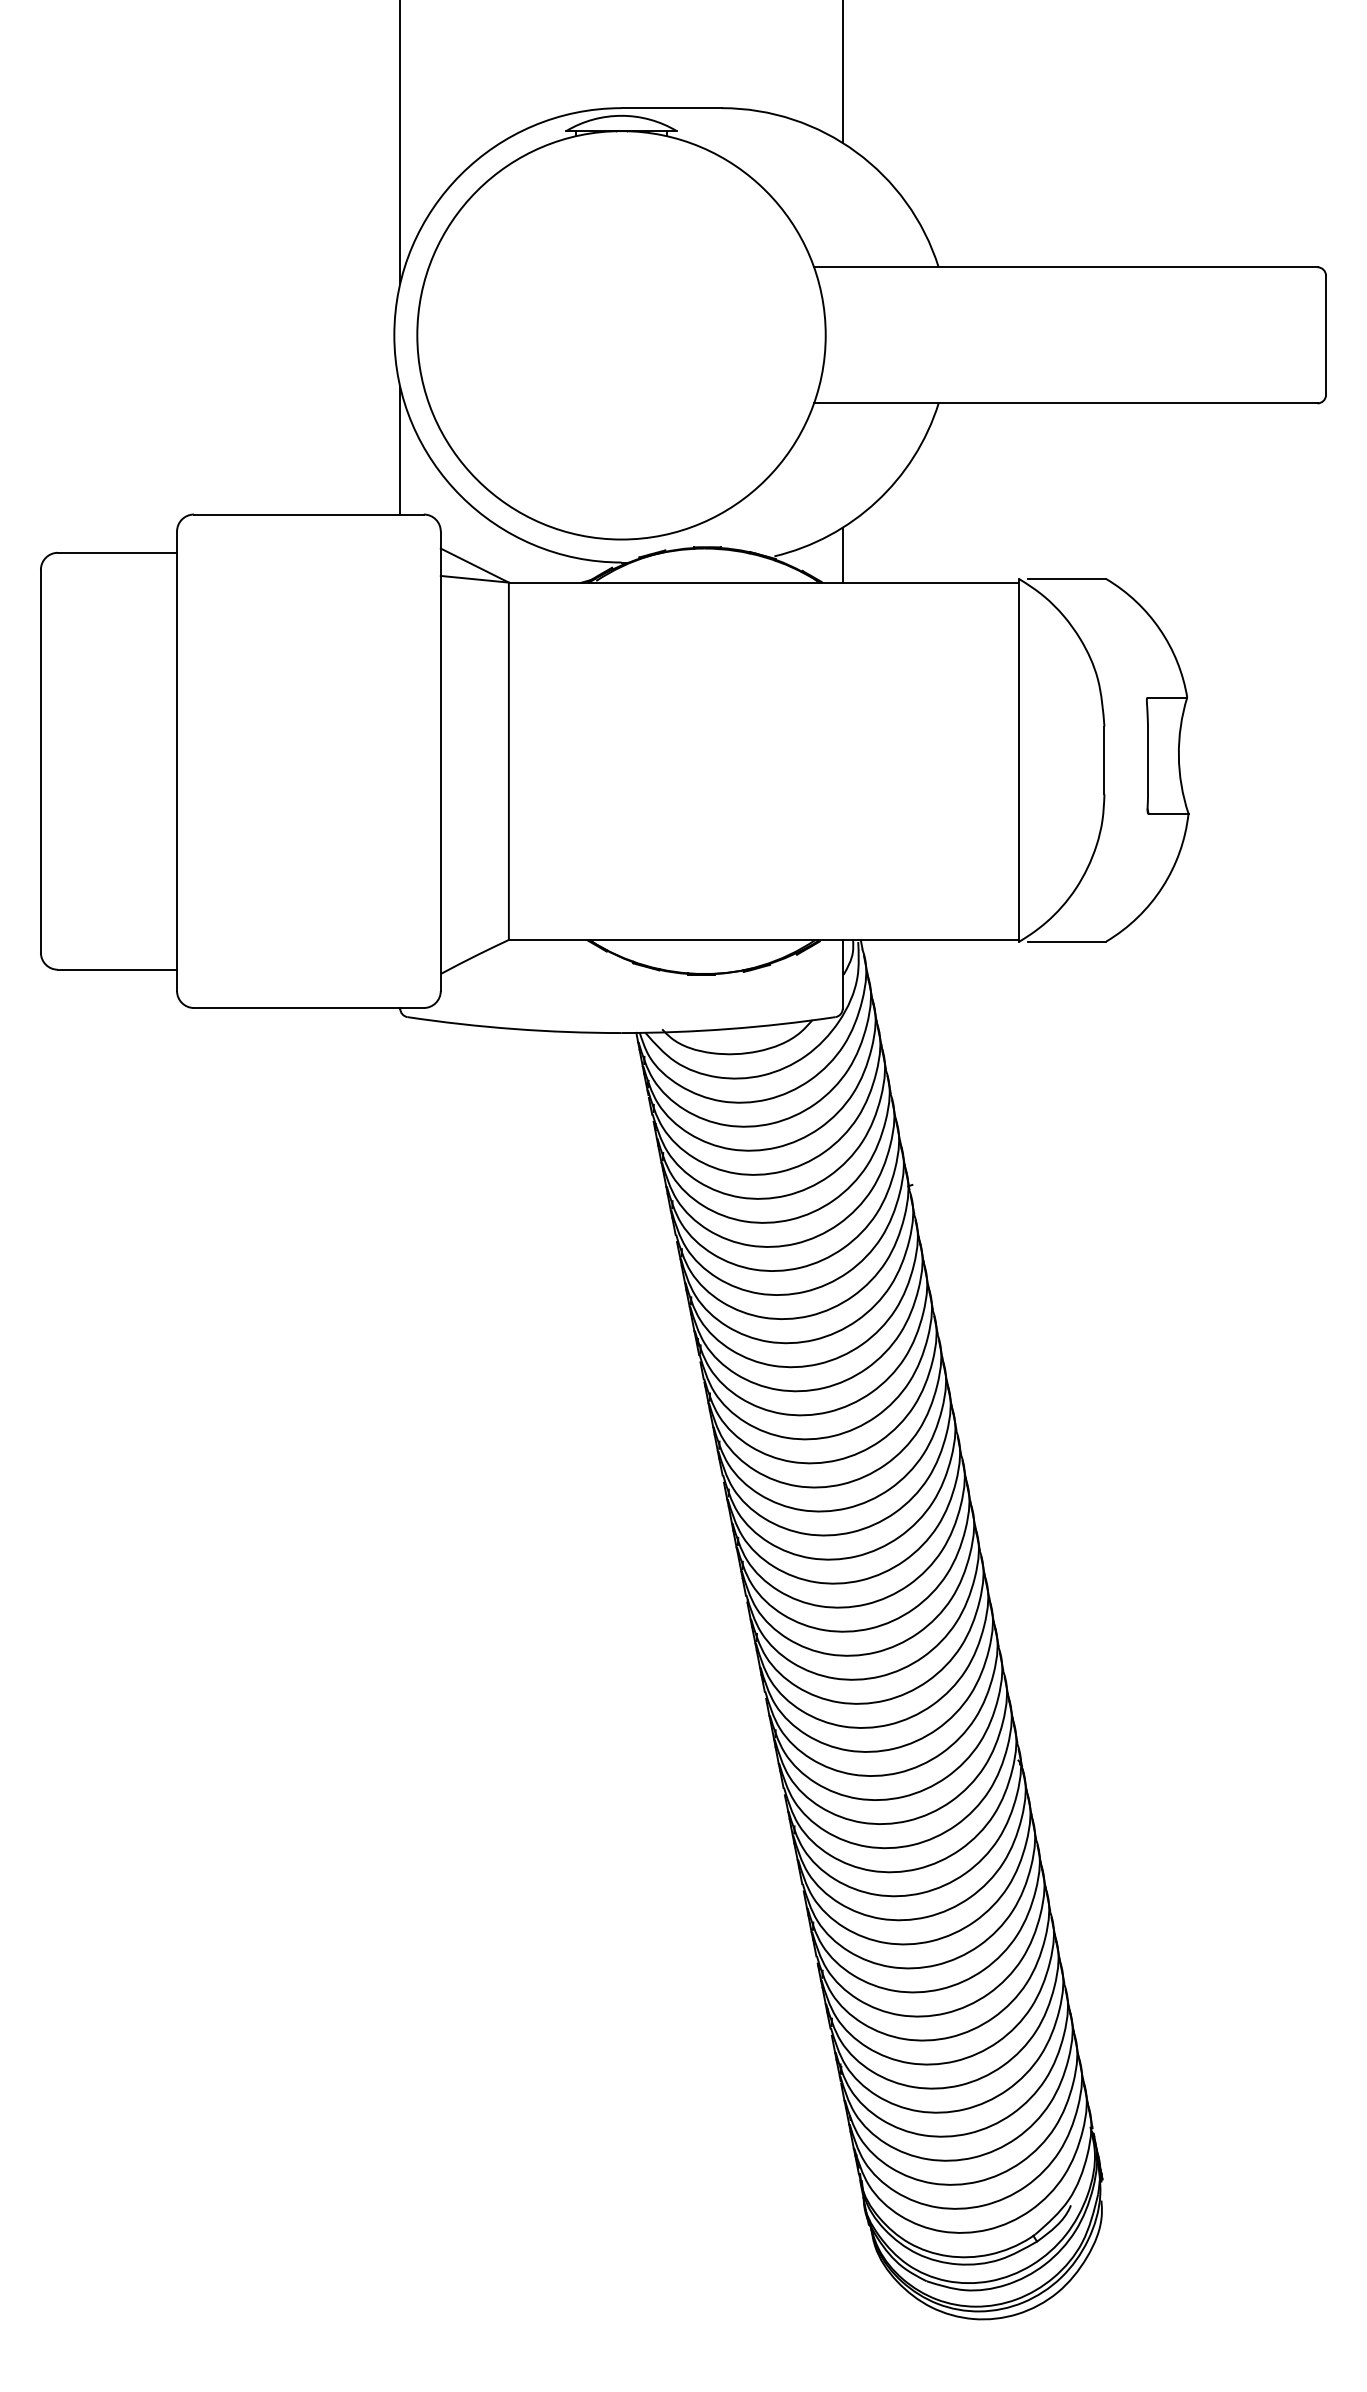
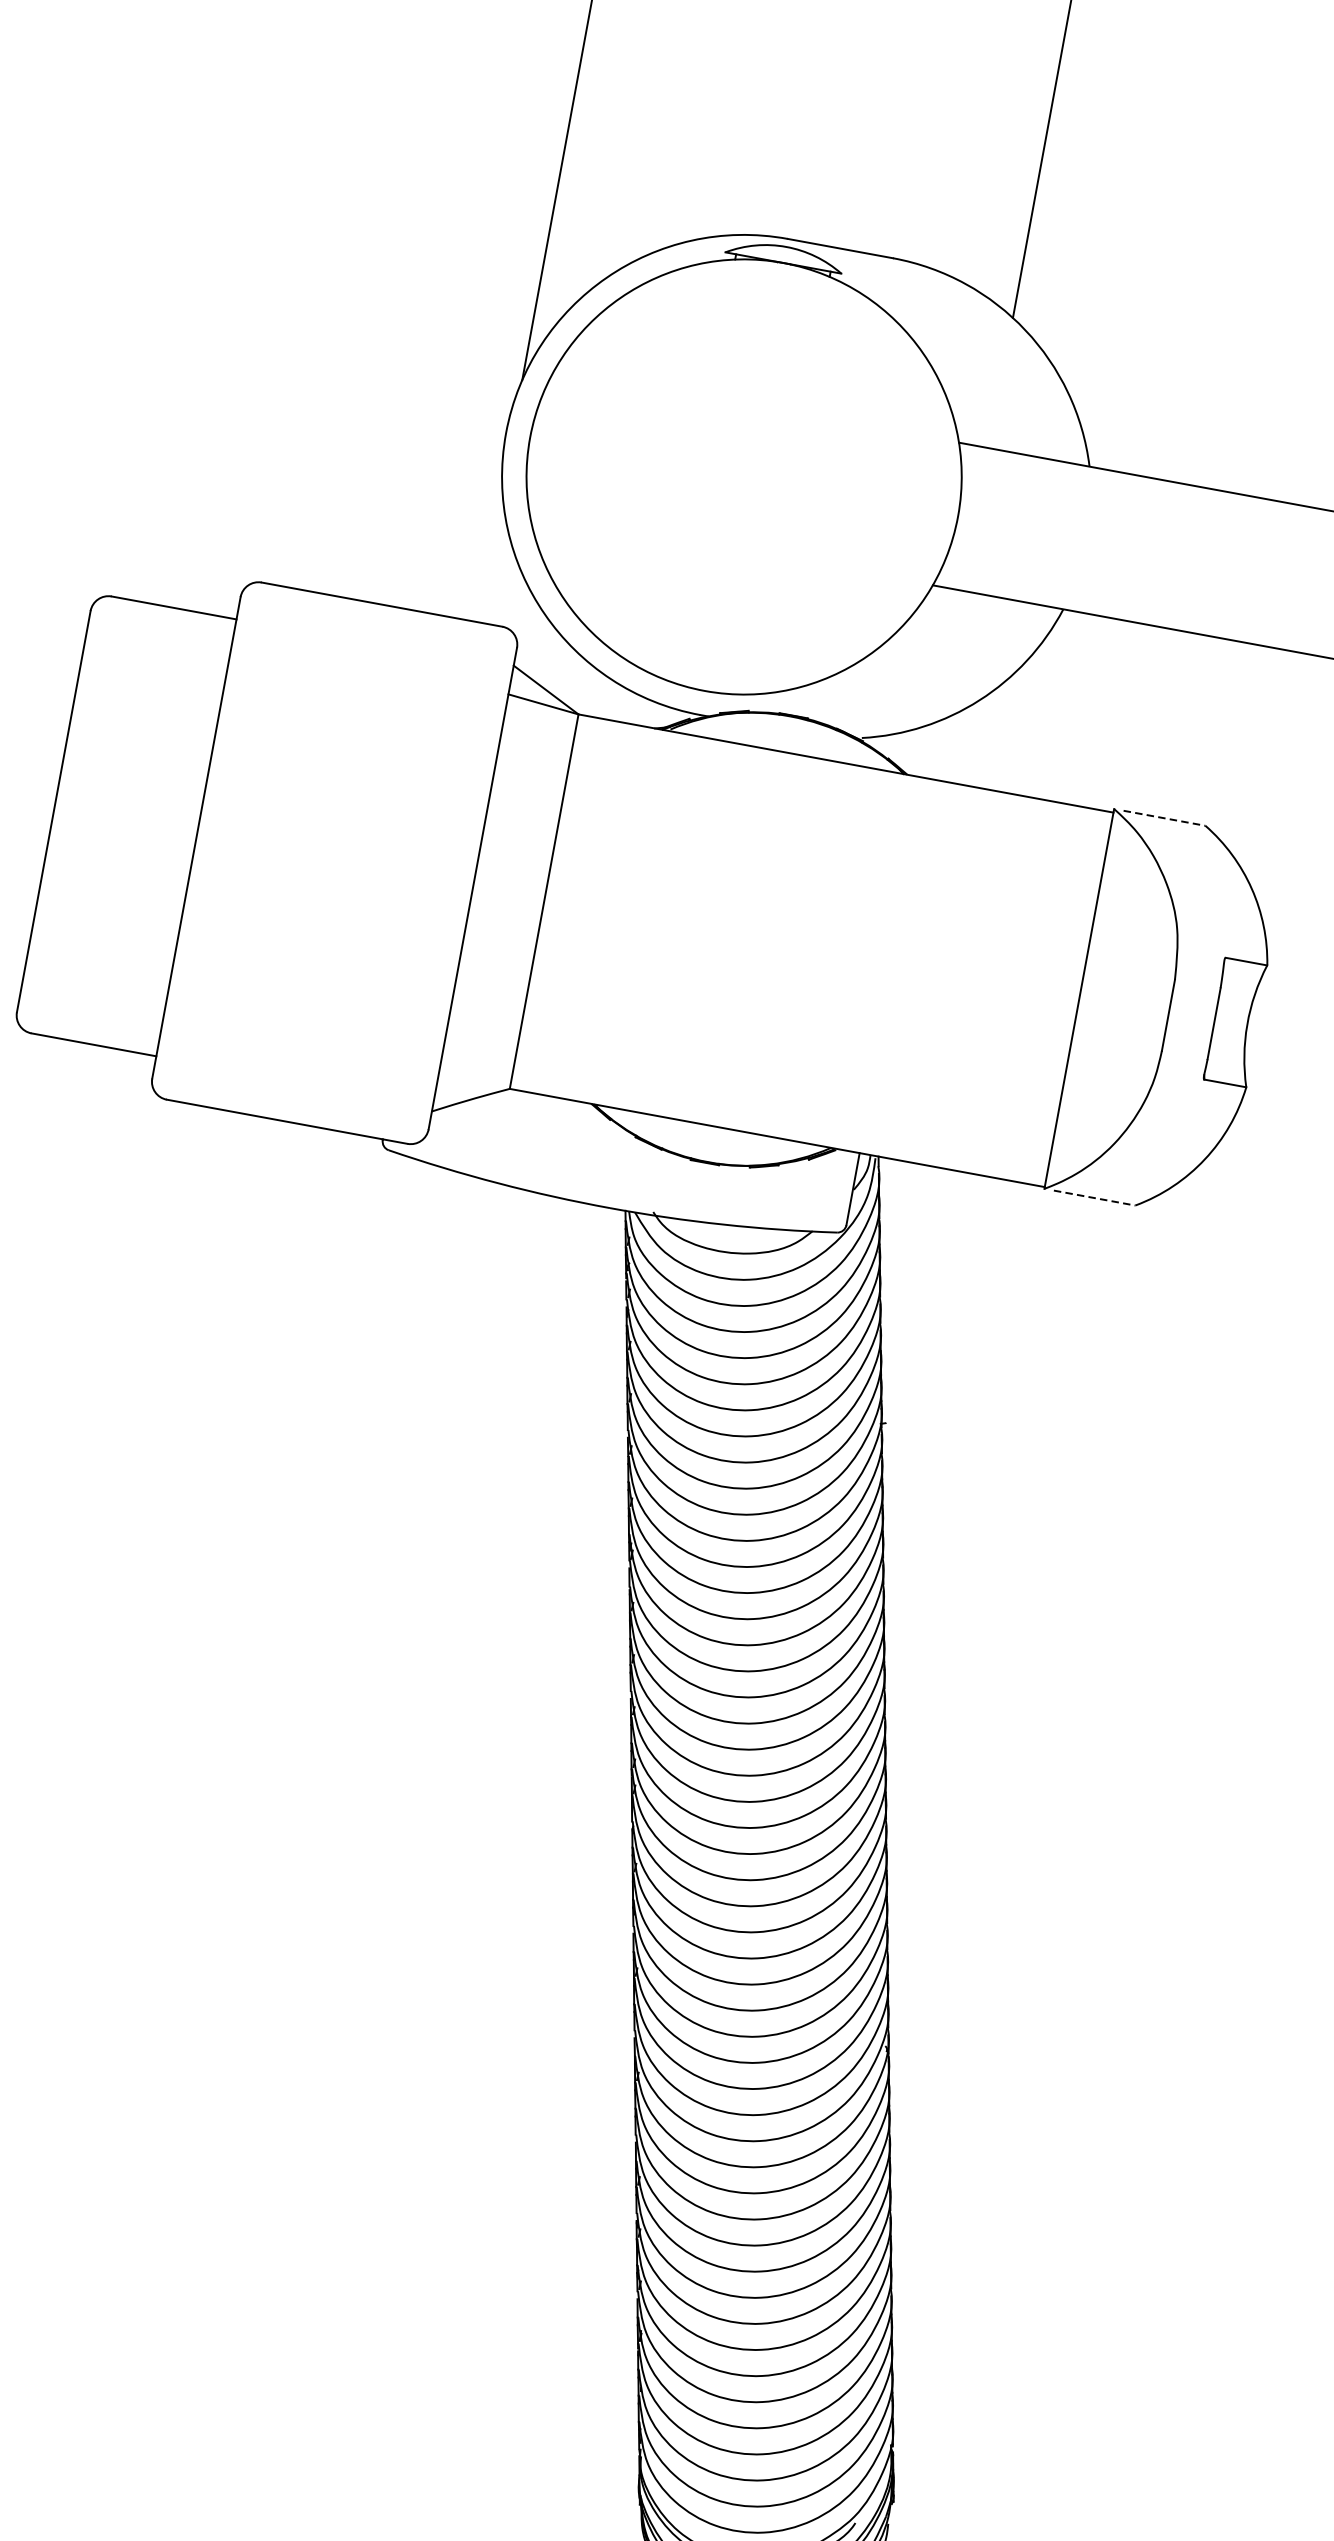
line: (400, 450) -> (490, 555), removed
line: (842, 554) -> (933, 749), removed
line: (1067, 579) -> (1164, 818), solid -> dashed
line: (1067, 941) -> (1094, 1197), solid -> dashed

